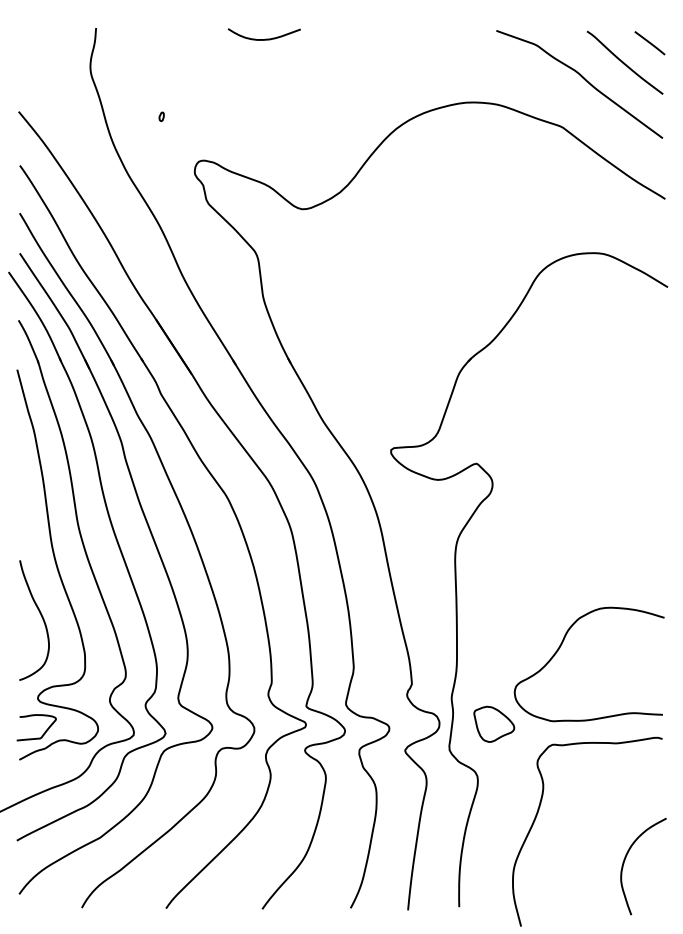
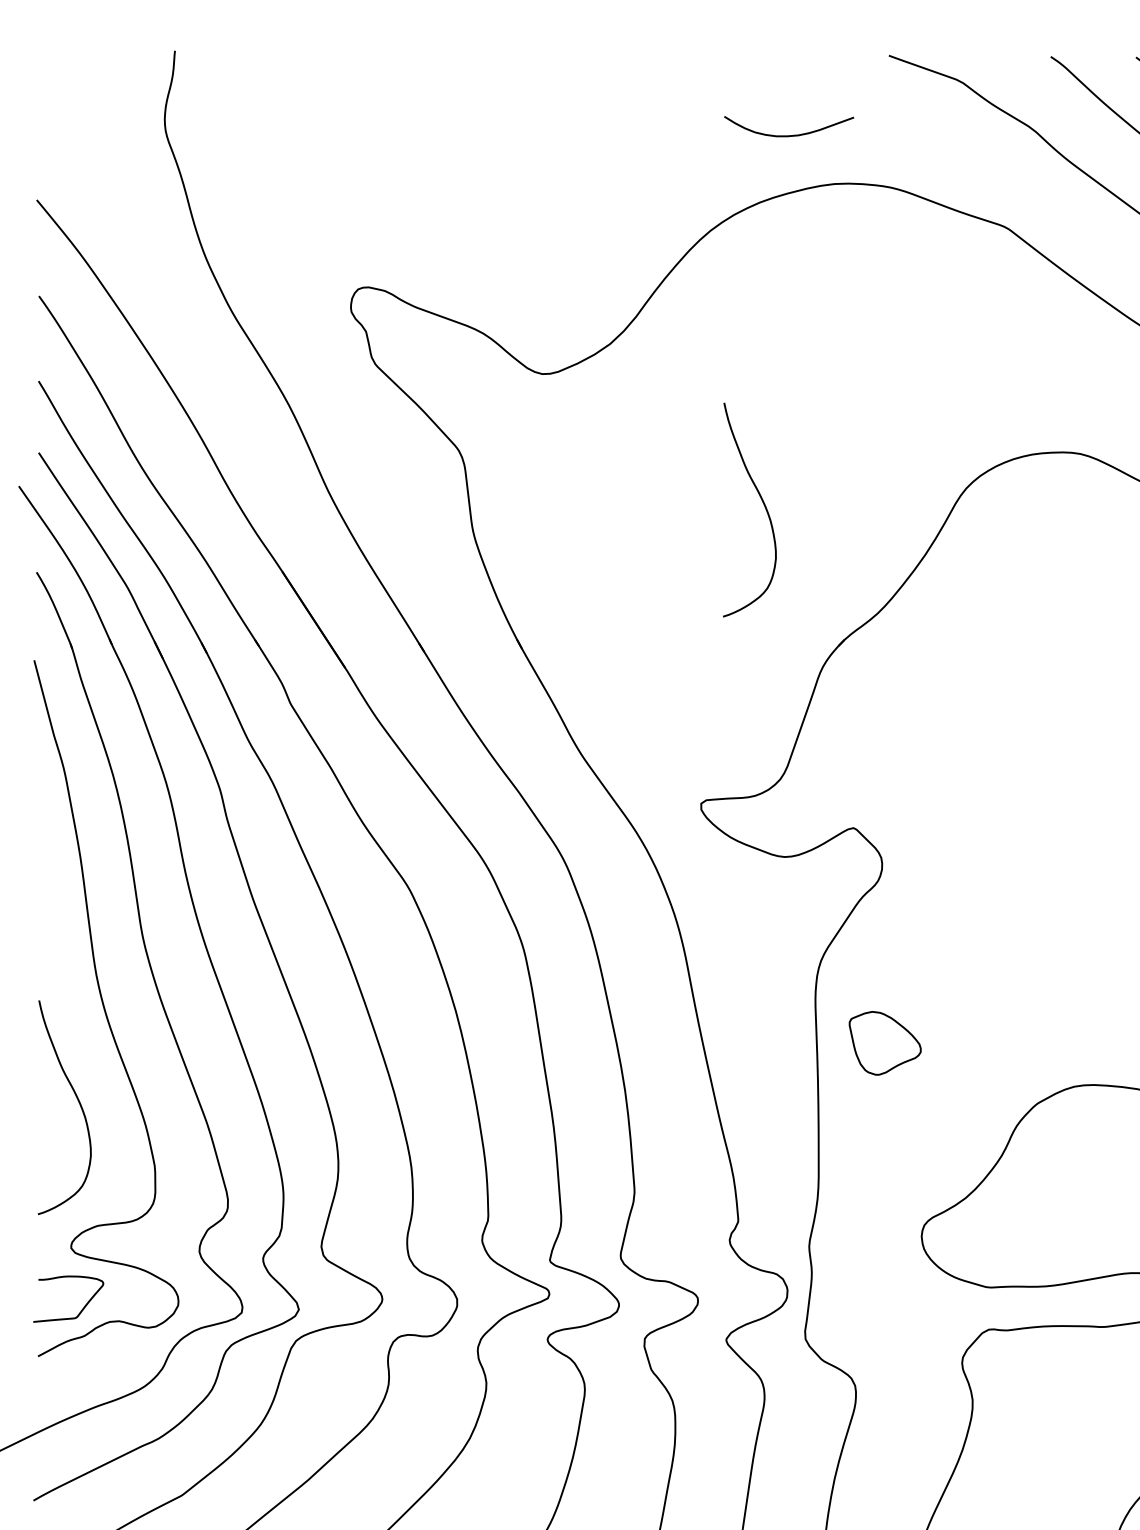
curve: (265, 38) -> (791, 133), moved
part: (161, 116) -> (291, 208), removed
curve: (425, 282) -> (762, 504), added
part: (494, 723) -> (885, 1041), moved

